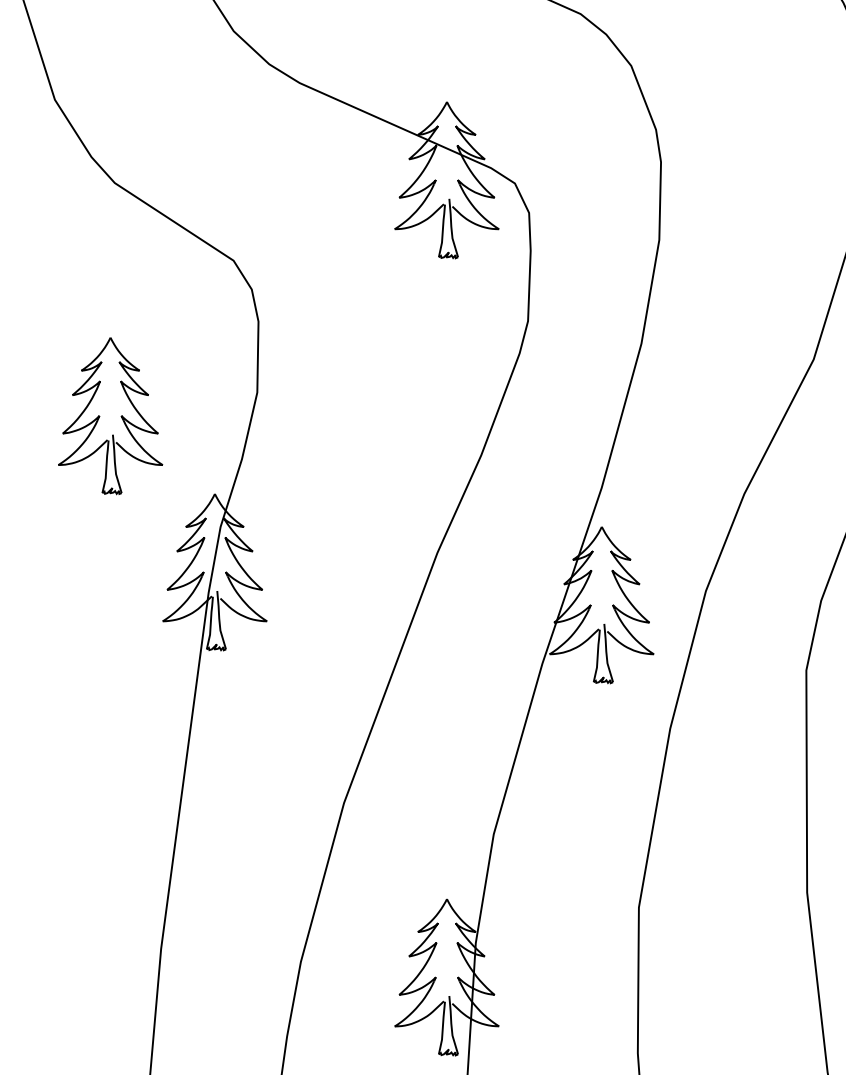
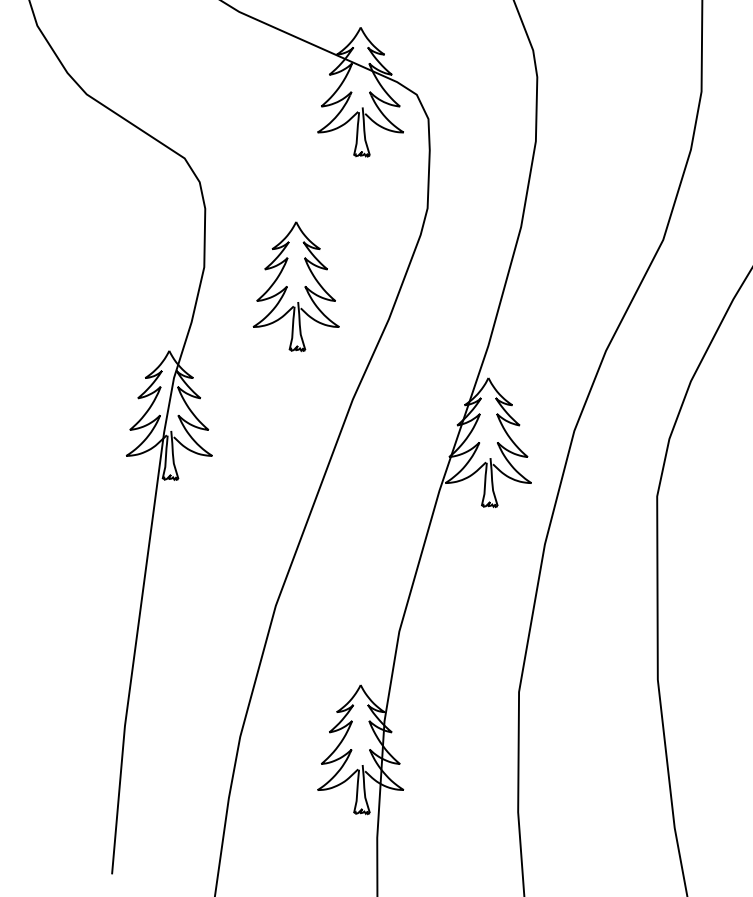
part: (109, 415) -> (295, 286), moved

